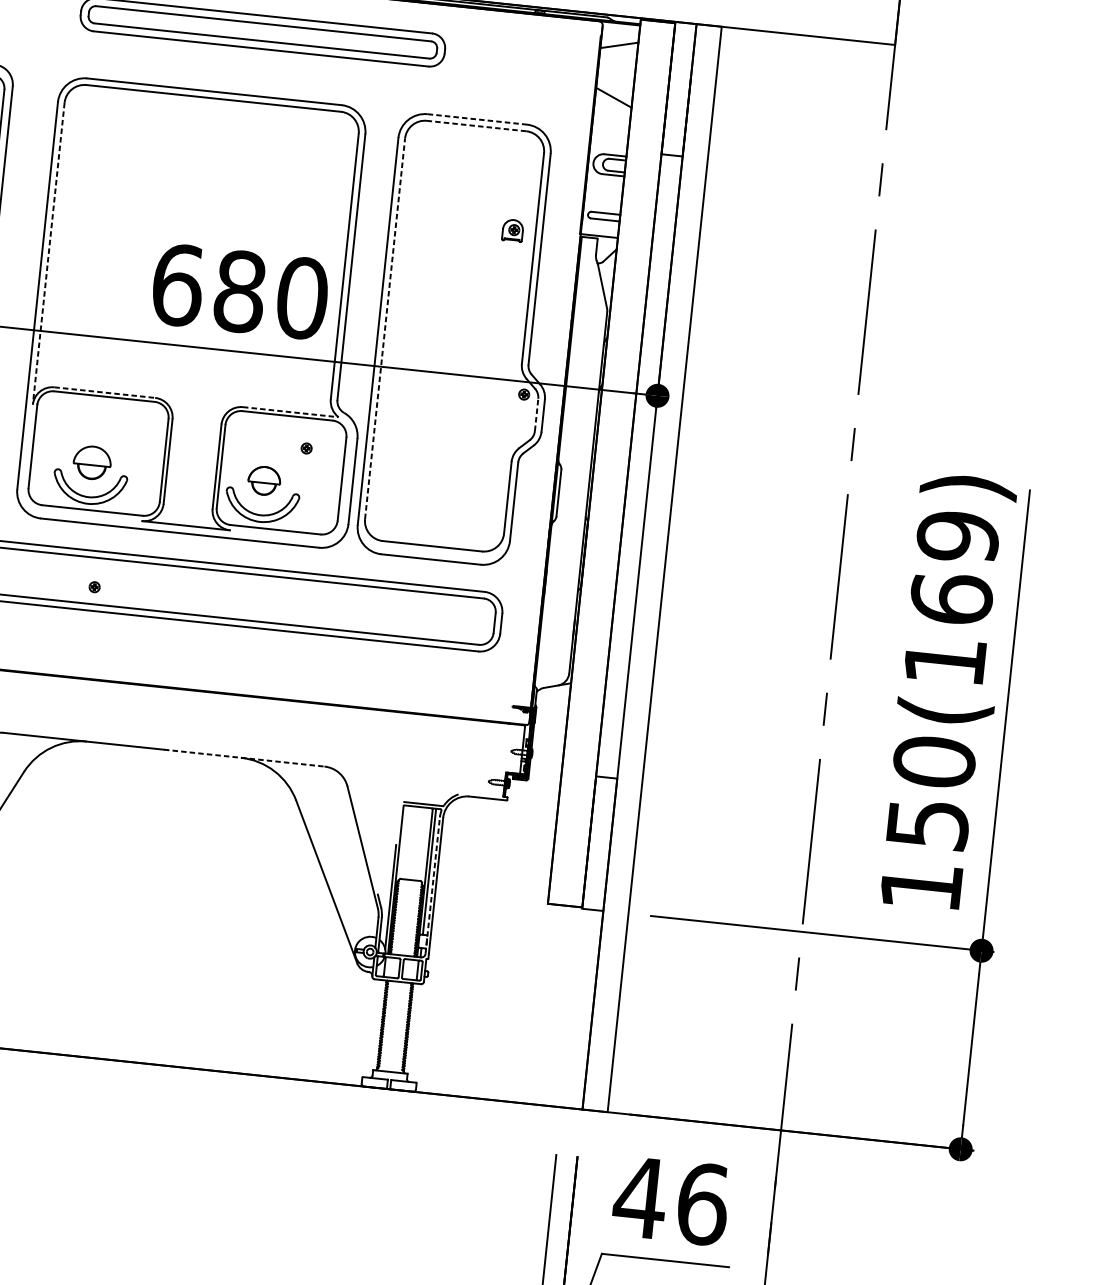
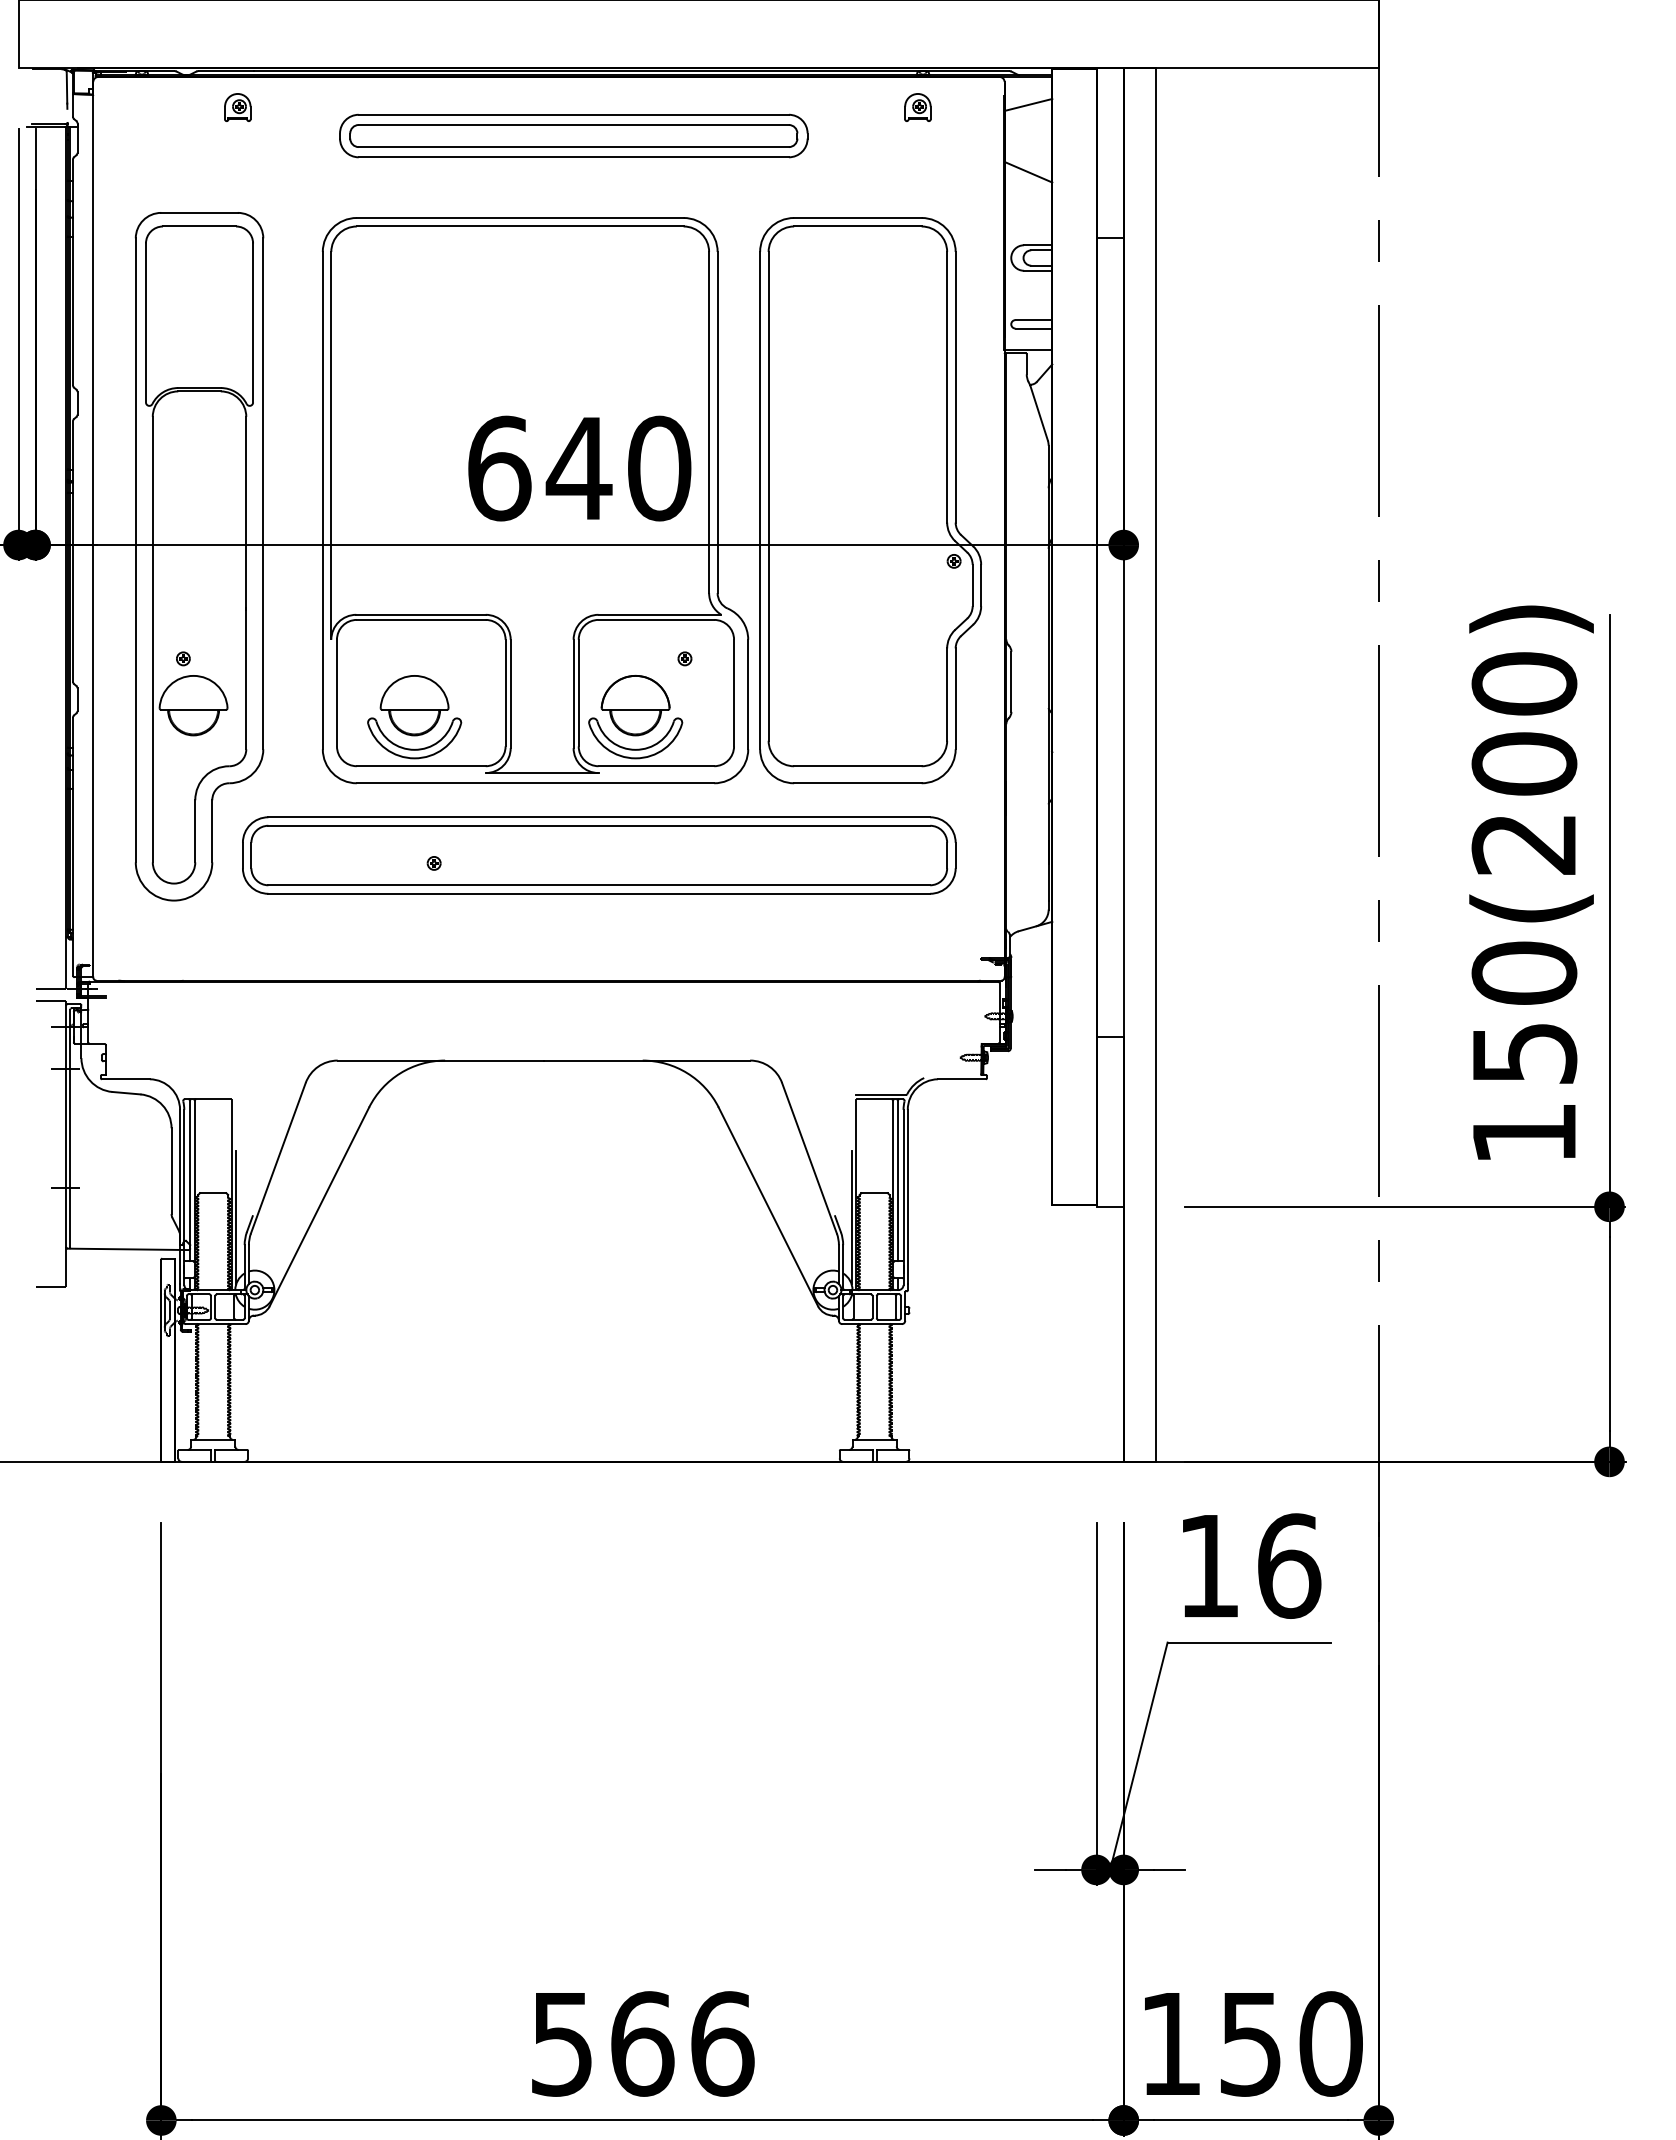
line: (476, 119) -> (857, 218), dashed -> solid
line: (476, 126) -> (857, 226), dashed -> solid
part: (512, 230) -> (917, 107), moved
line: (48, 253) -> (331, 445), dashed -> solid
text: (239, 291) -> (578, 468), 680 -> 640
line: (385, 328) -> (768, 495), dashed -> solid
line: (105, 392) -> (421, 614), dashed -> solid
line: (291, 411) -> (660, 614), dashed -> solid
line: (536, 414) -> (972, 585), dashed -> solid
part: (92, 462) -> (414, 705), size x1.43
part: (264, 480) -> (635, 705), size x1.67
text: (951, 598) -> (1524, 763), 150(169) -> 150(200)
line: (244, 758) -> (647, 1060), dashed -> solid
line: (432, 885) -> (903, 1197), dashed -> solid
text: (639, 1197) -> (1208, 1566), 46 -> 16

